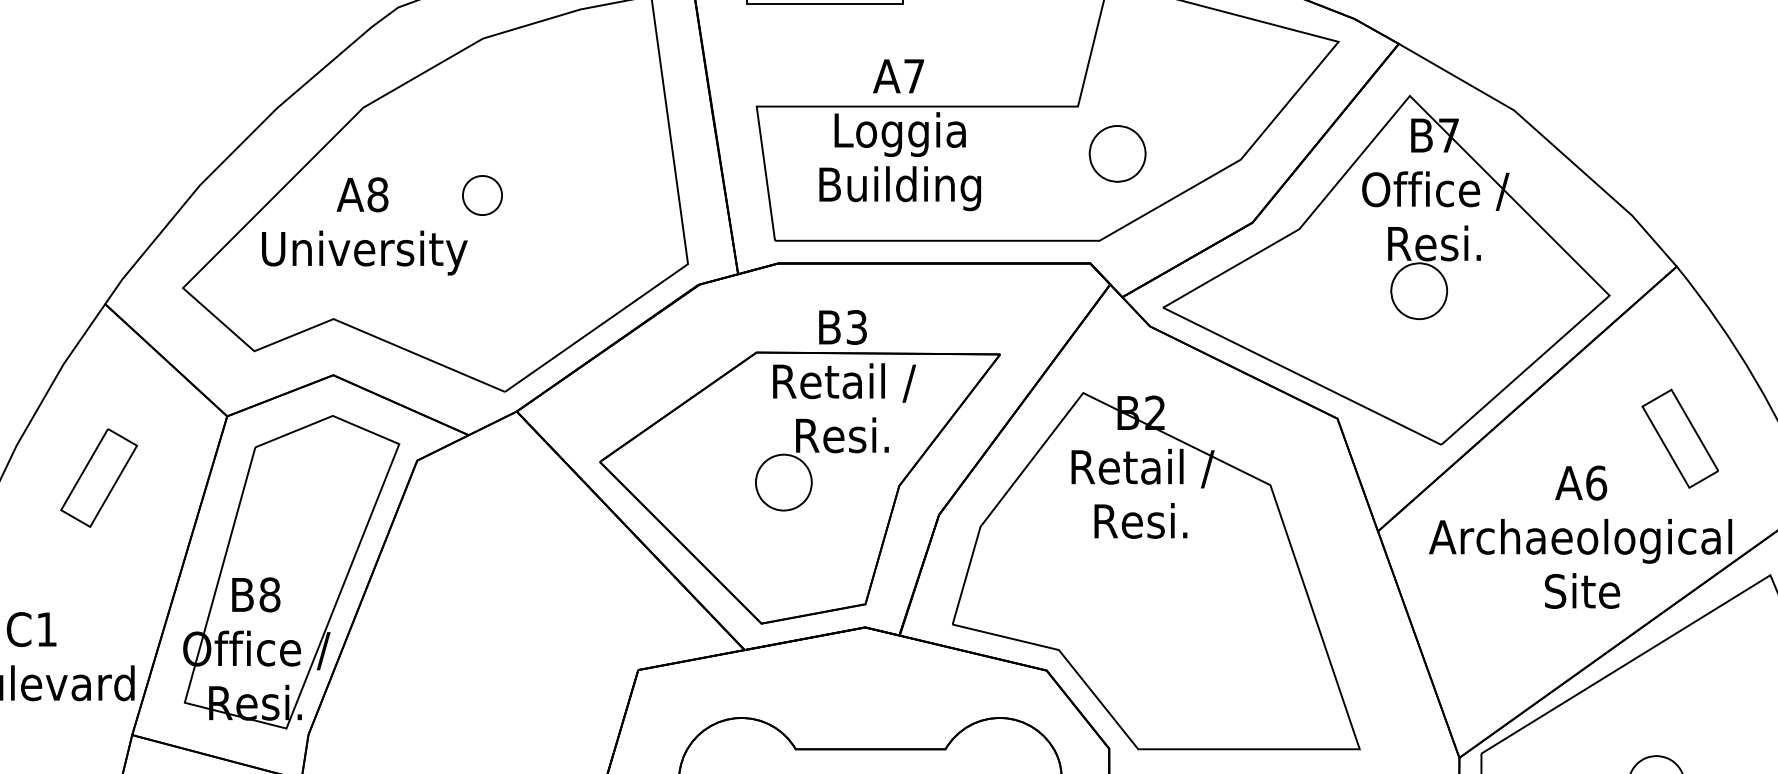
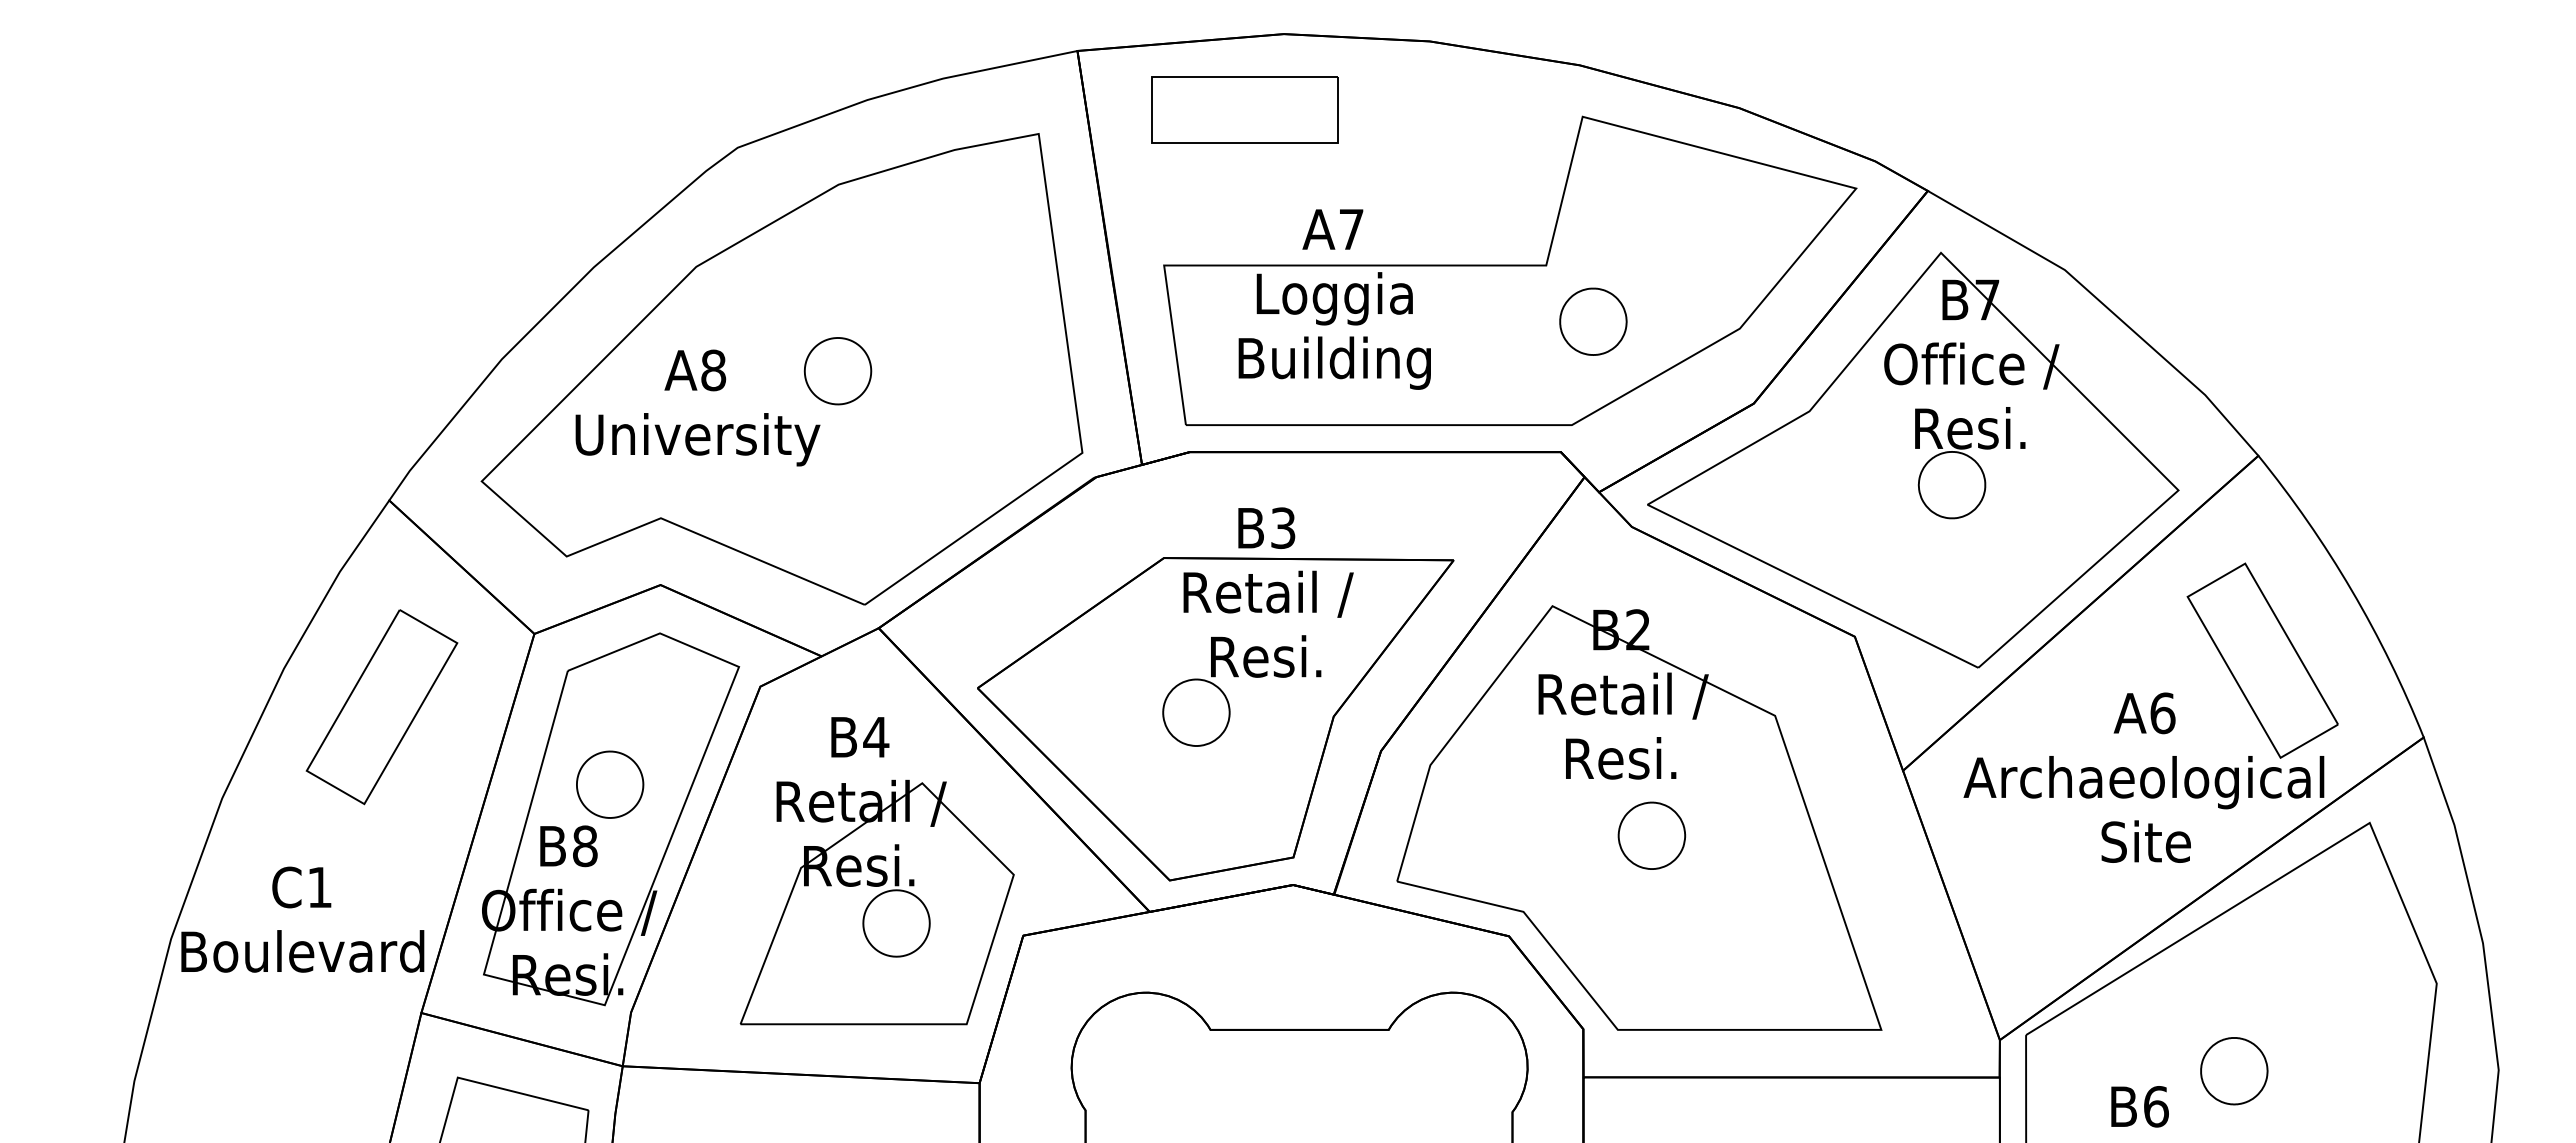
part: (482, 195) -> (837, 371), size x1.43
part: (1680, 438) -> (2262, 660), size x1.67
part: (98, 478) -> (381, 707), size x1.67
part: (291, 542) -> (610, 784), added
part: (1166, 585) -> (1651, 835), added
part: (514, 616) -> (876, 871), added

